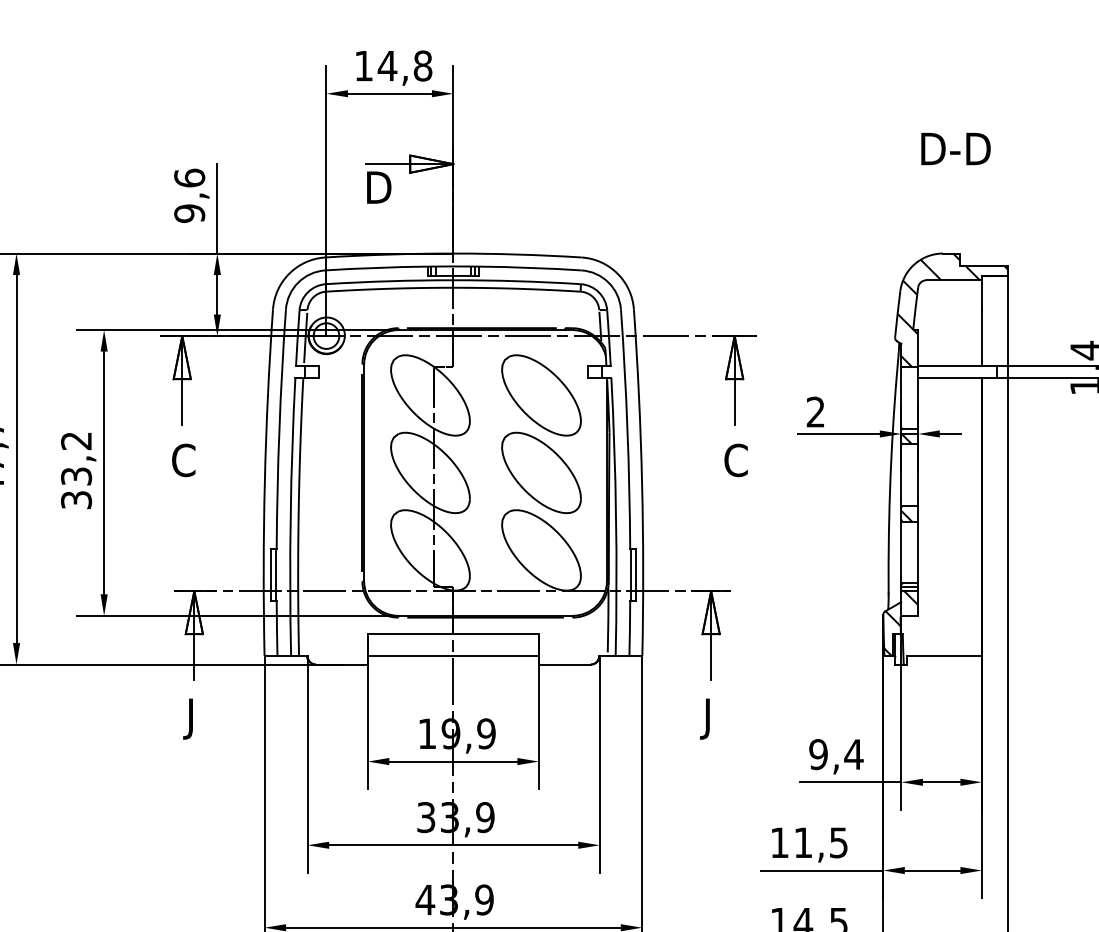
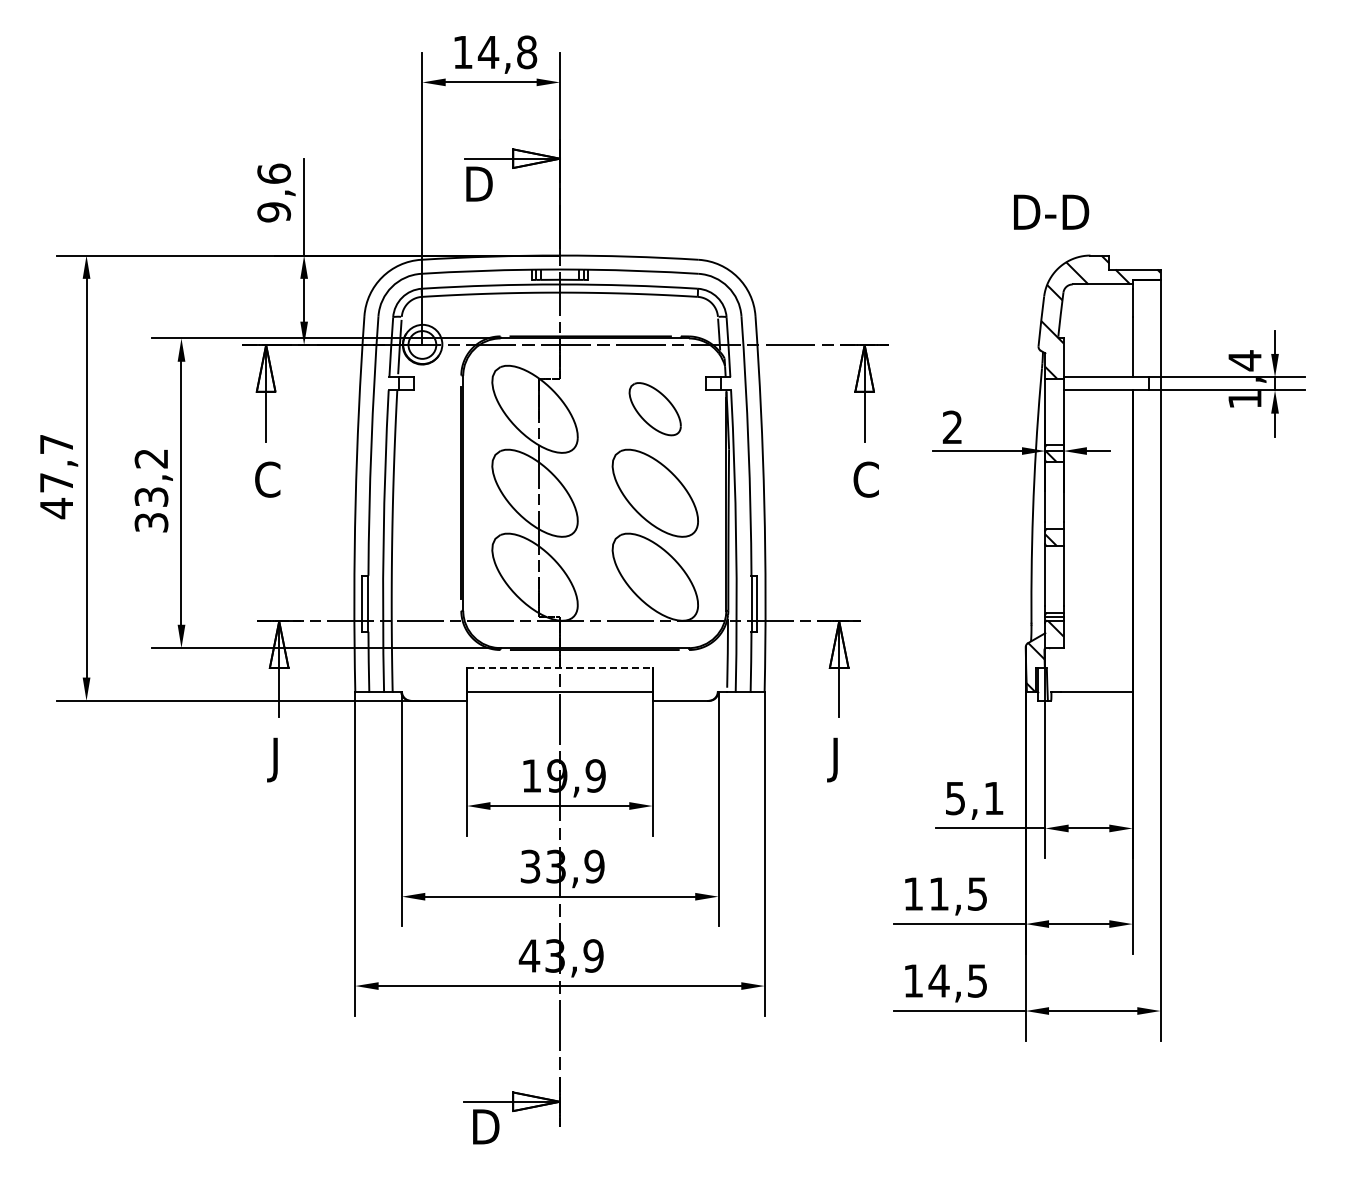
text: (956, 148) -> (1051, 211), moved
part: (540, 394) -> (654, 408), size x0.6
line: (453, 634) -> (559, 668), solid -> dashed
text: (836, 754) -> (974, 798), 9,4 -> 5,1

